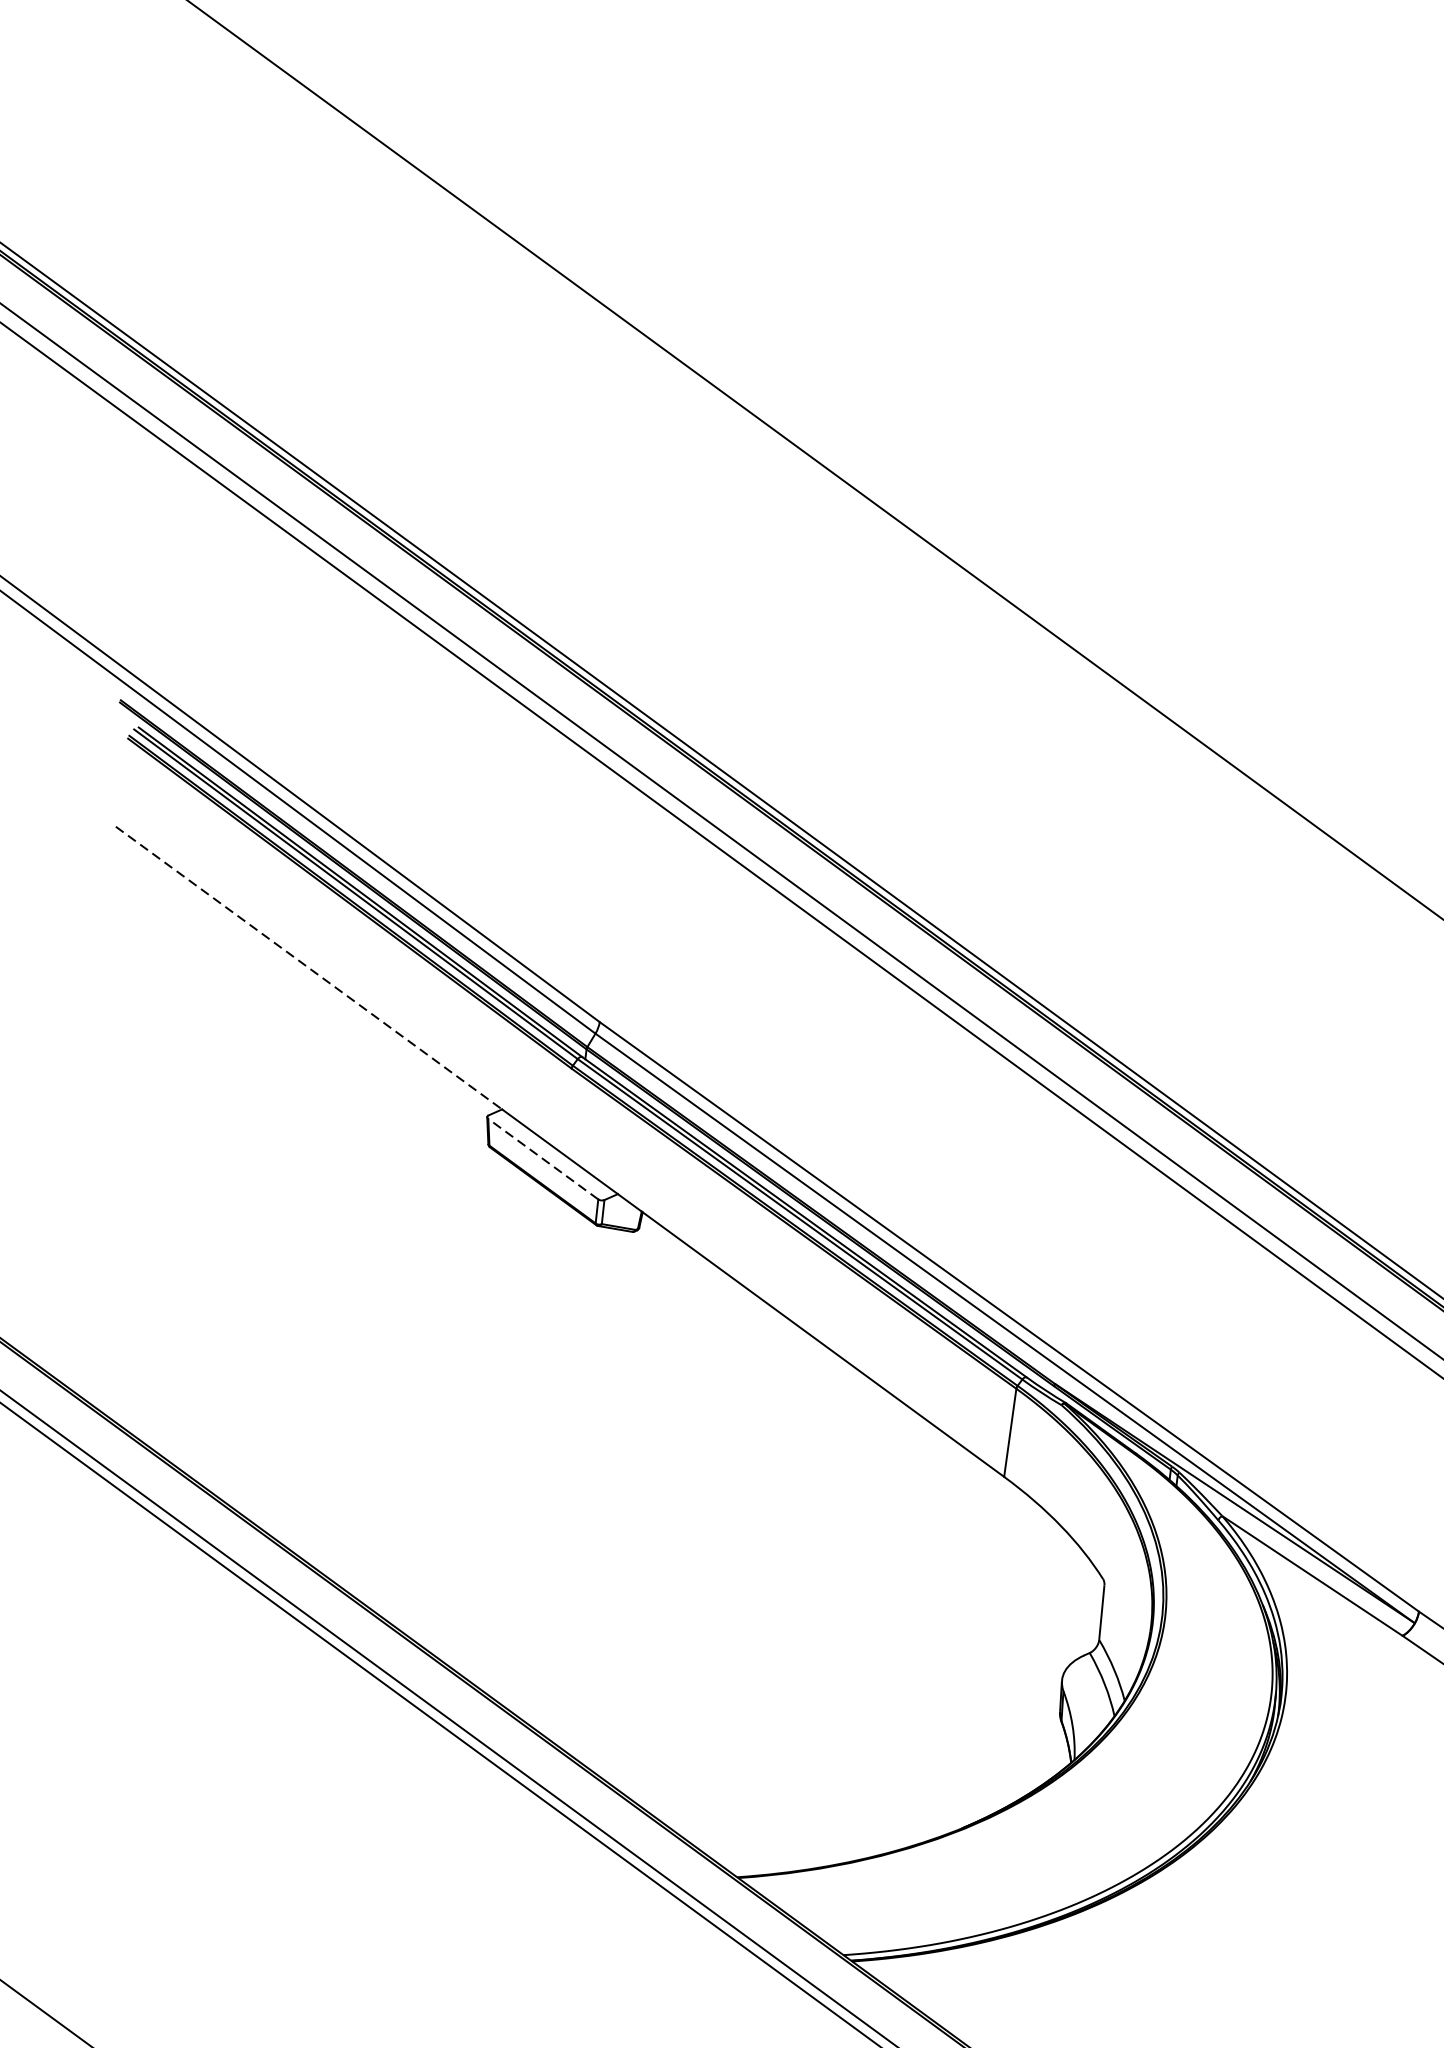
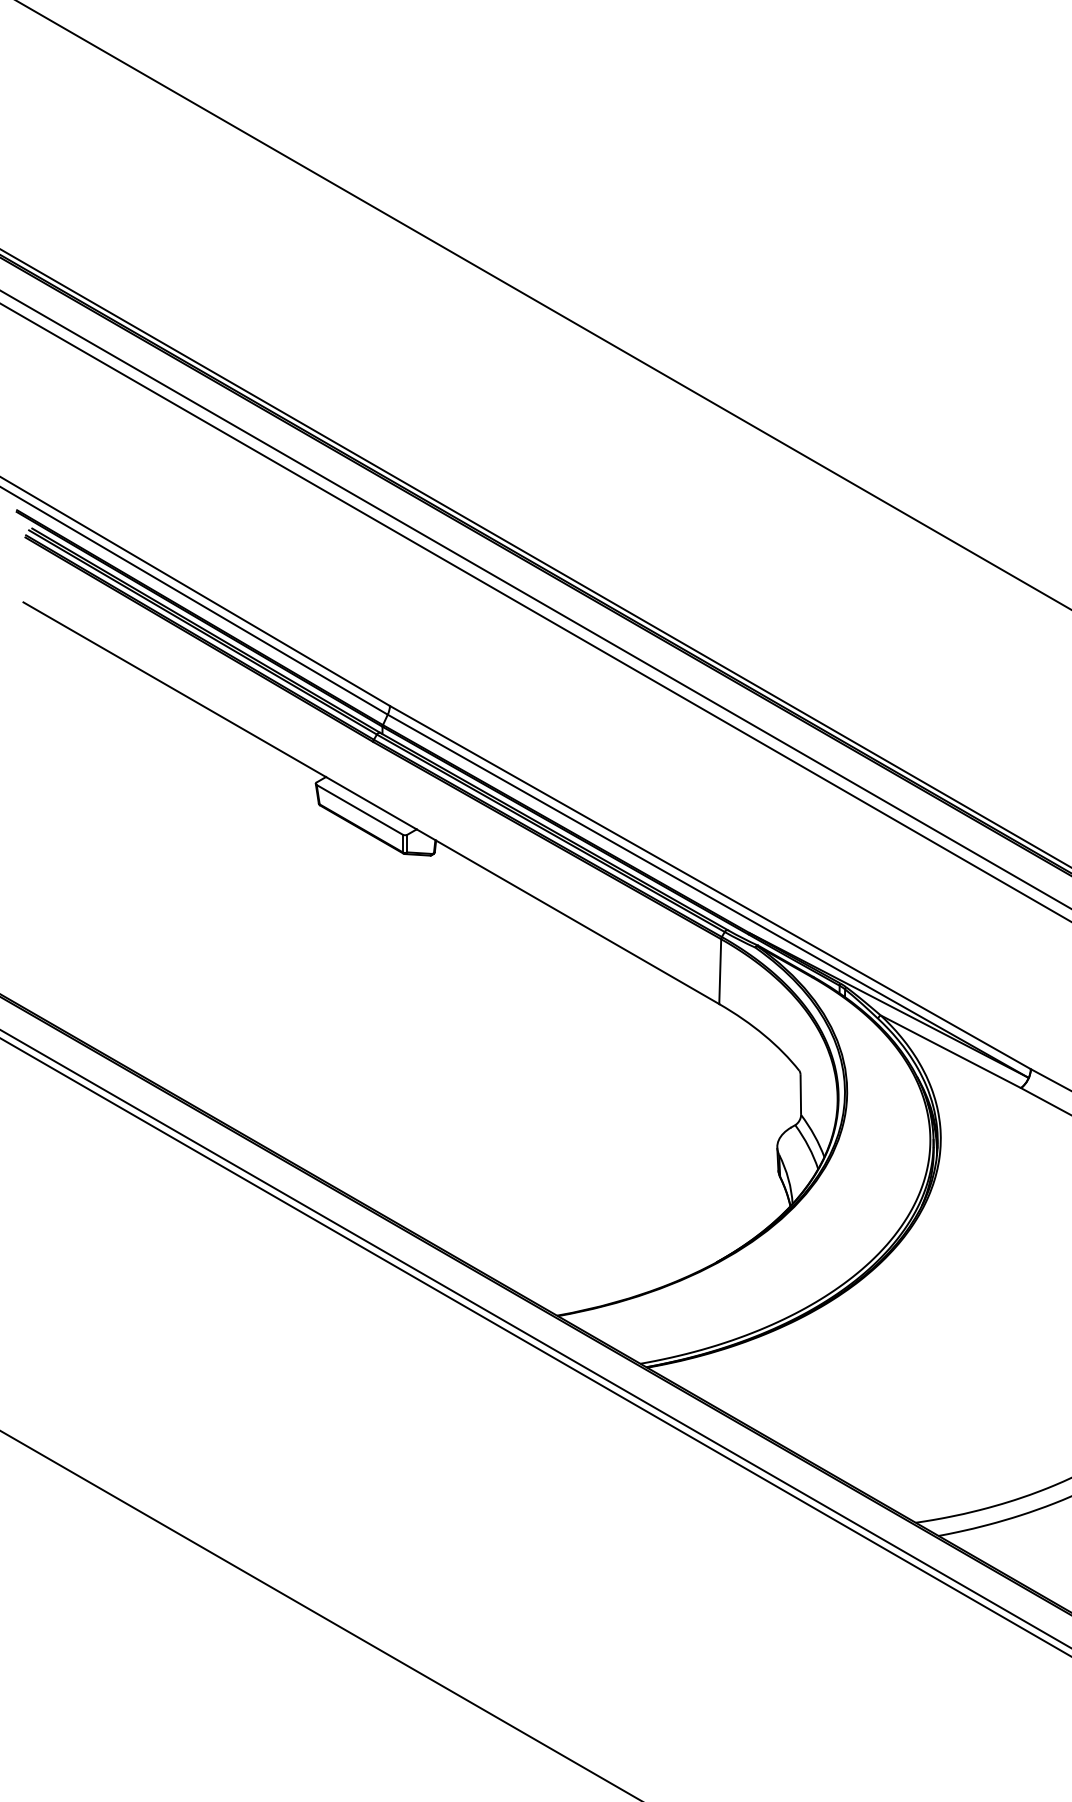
line: (308, 967) -> (174, 689), dashed -> solid
line: (542, 1158) -> (359, 809), dashed -> solid

